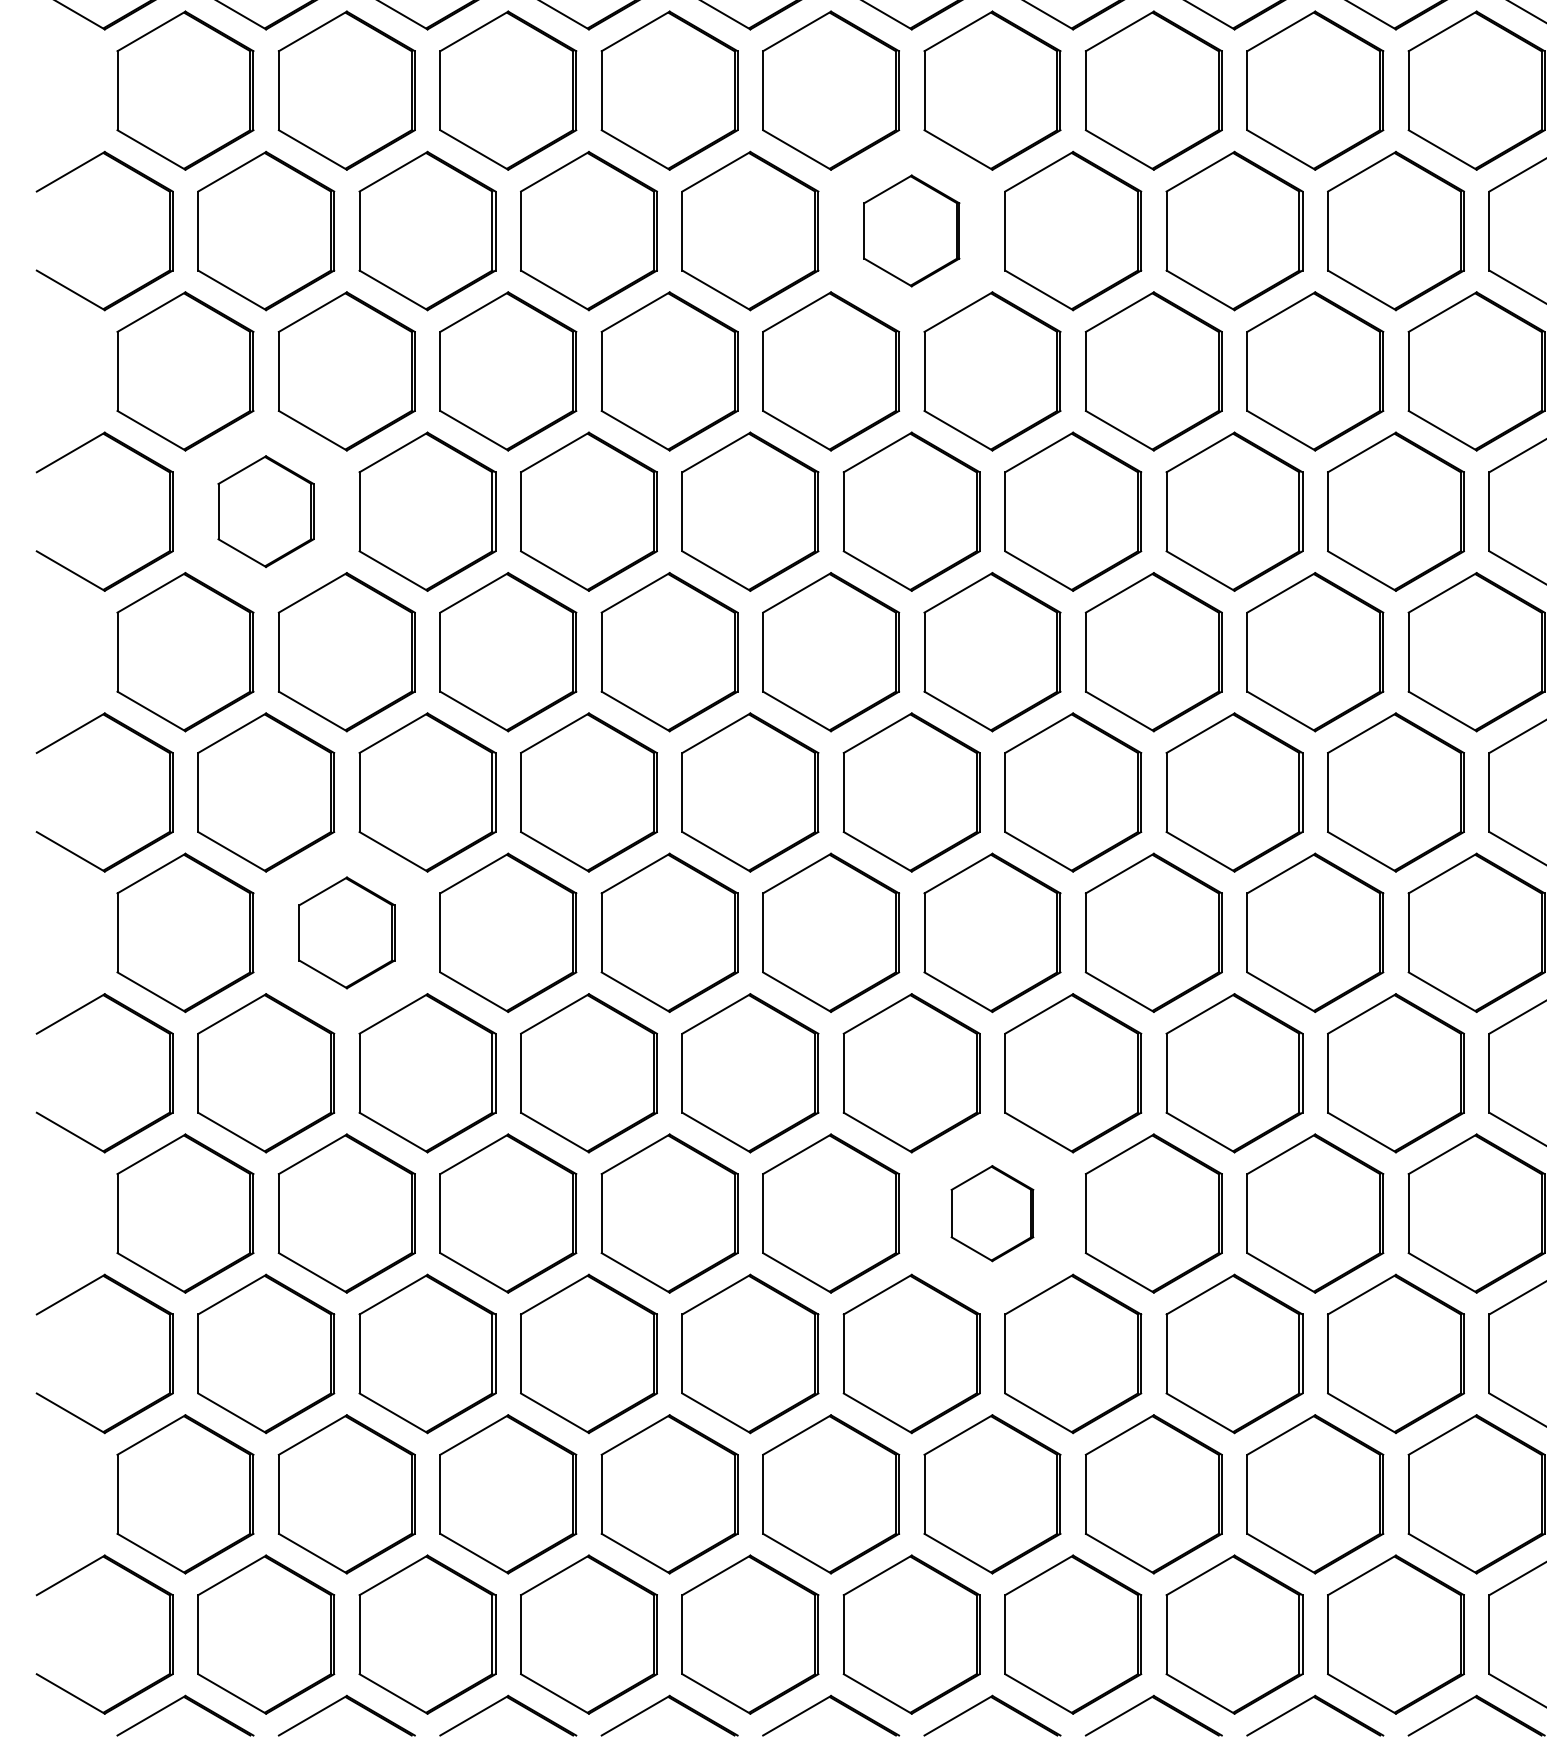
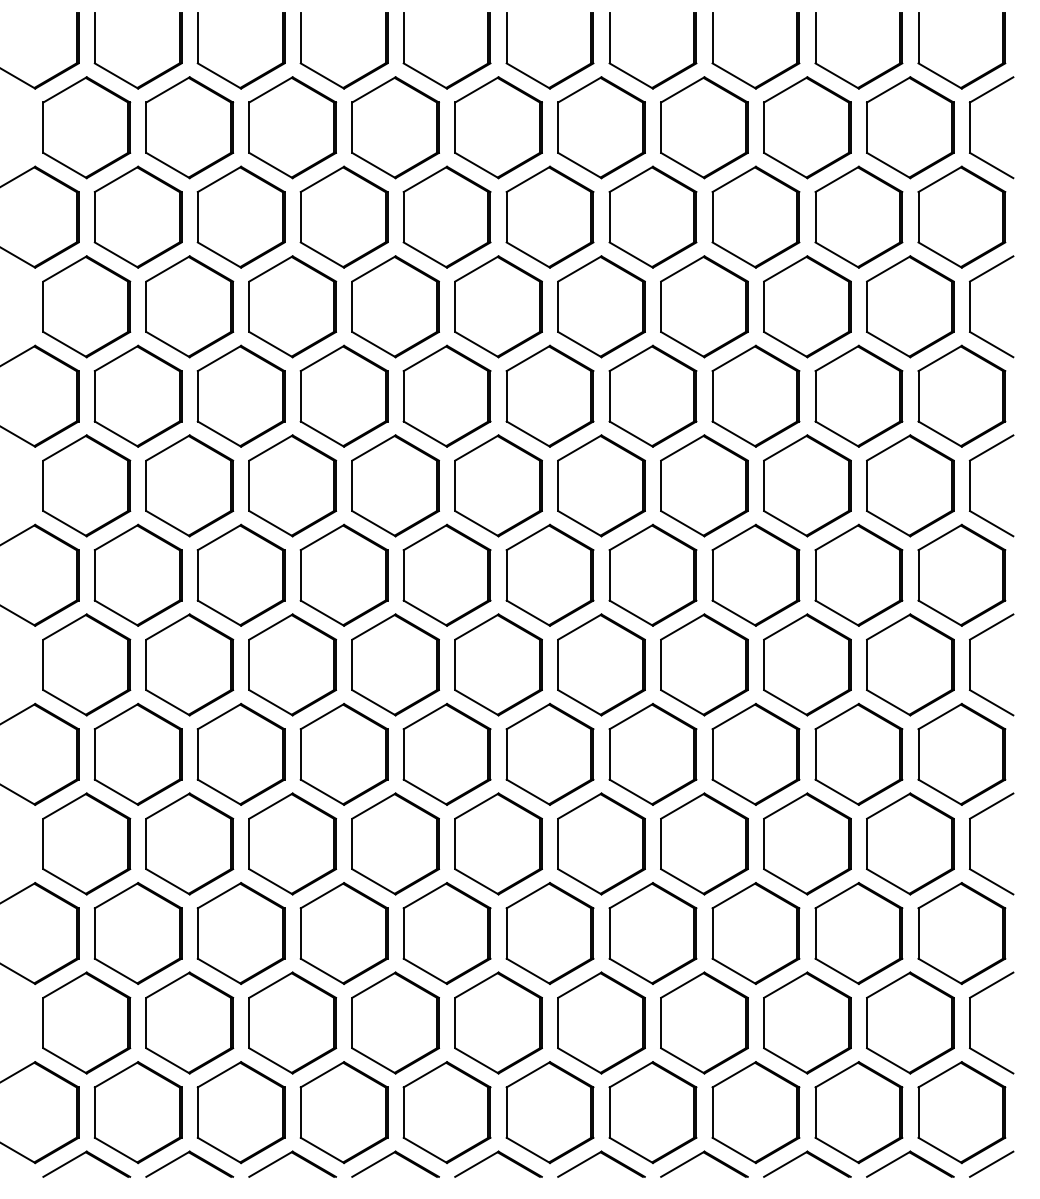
part: (910, 229) -> (549, 216), size x1.43
part: (265, 510) -> (137, 395), size x1.43
part: (346, 932) -> (189, 664), size x1.43
part: (992, 1212) -> (601, 843), size x1.67

